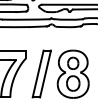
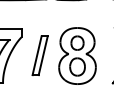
part: (41, 73) -> (39, 55), size x0.7

